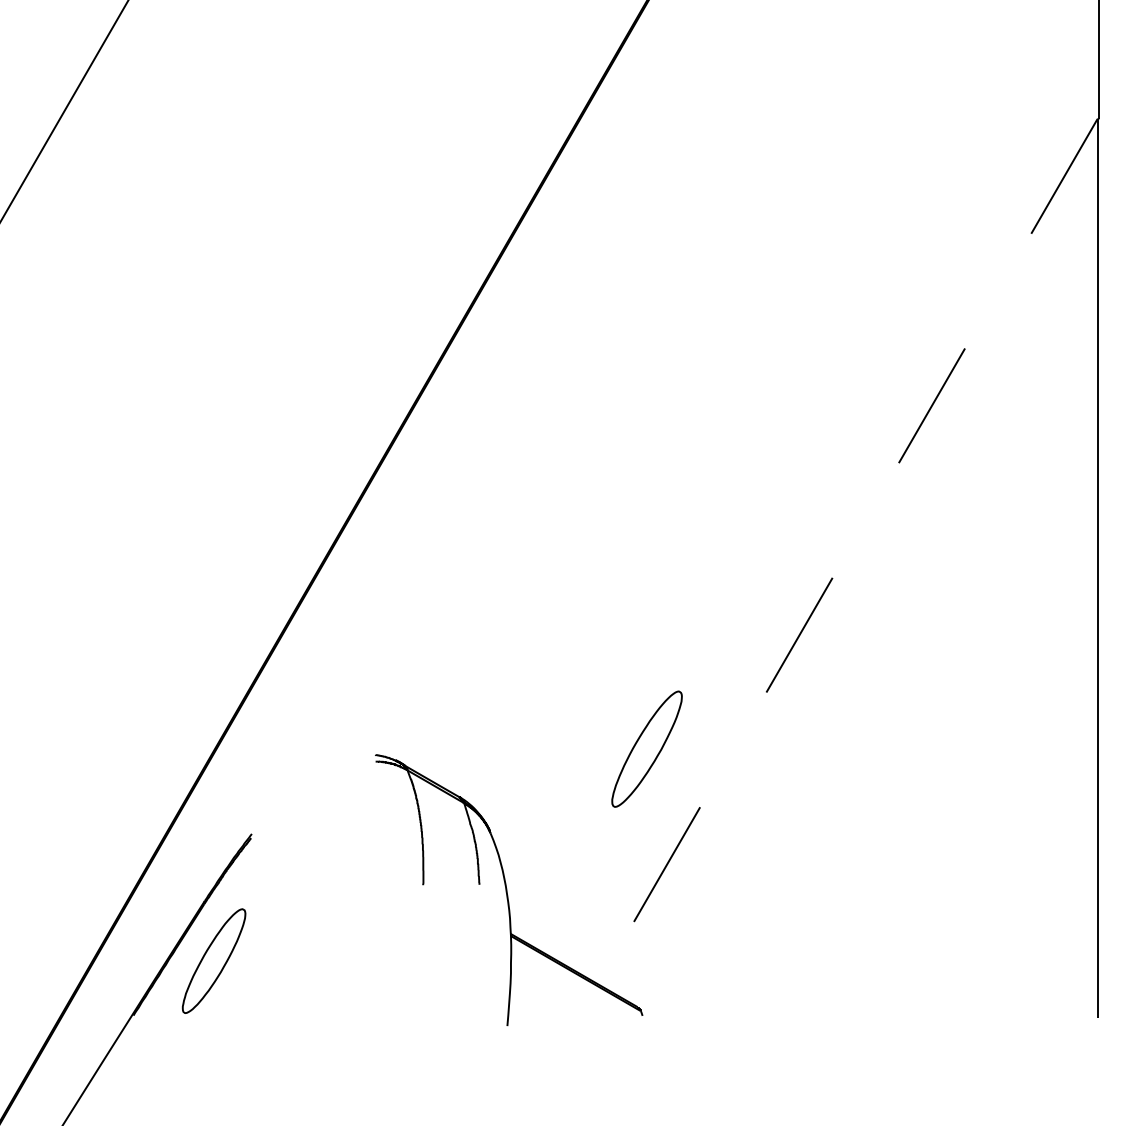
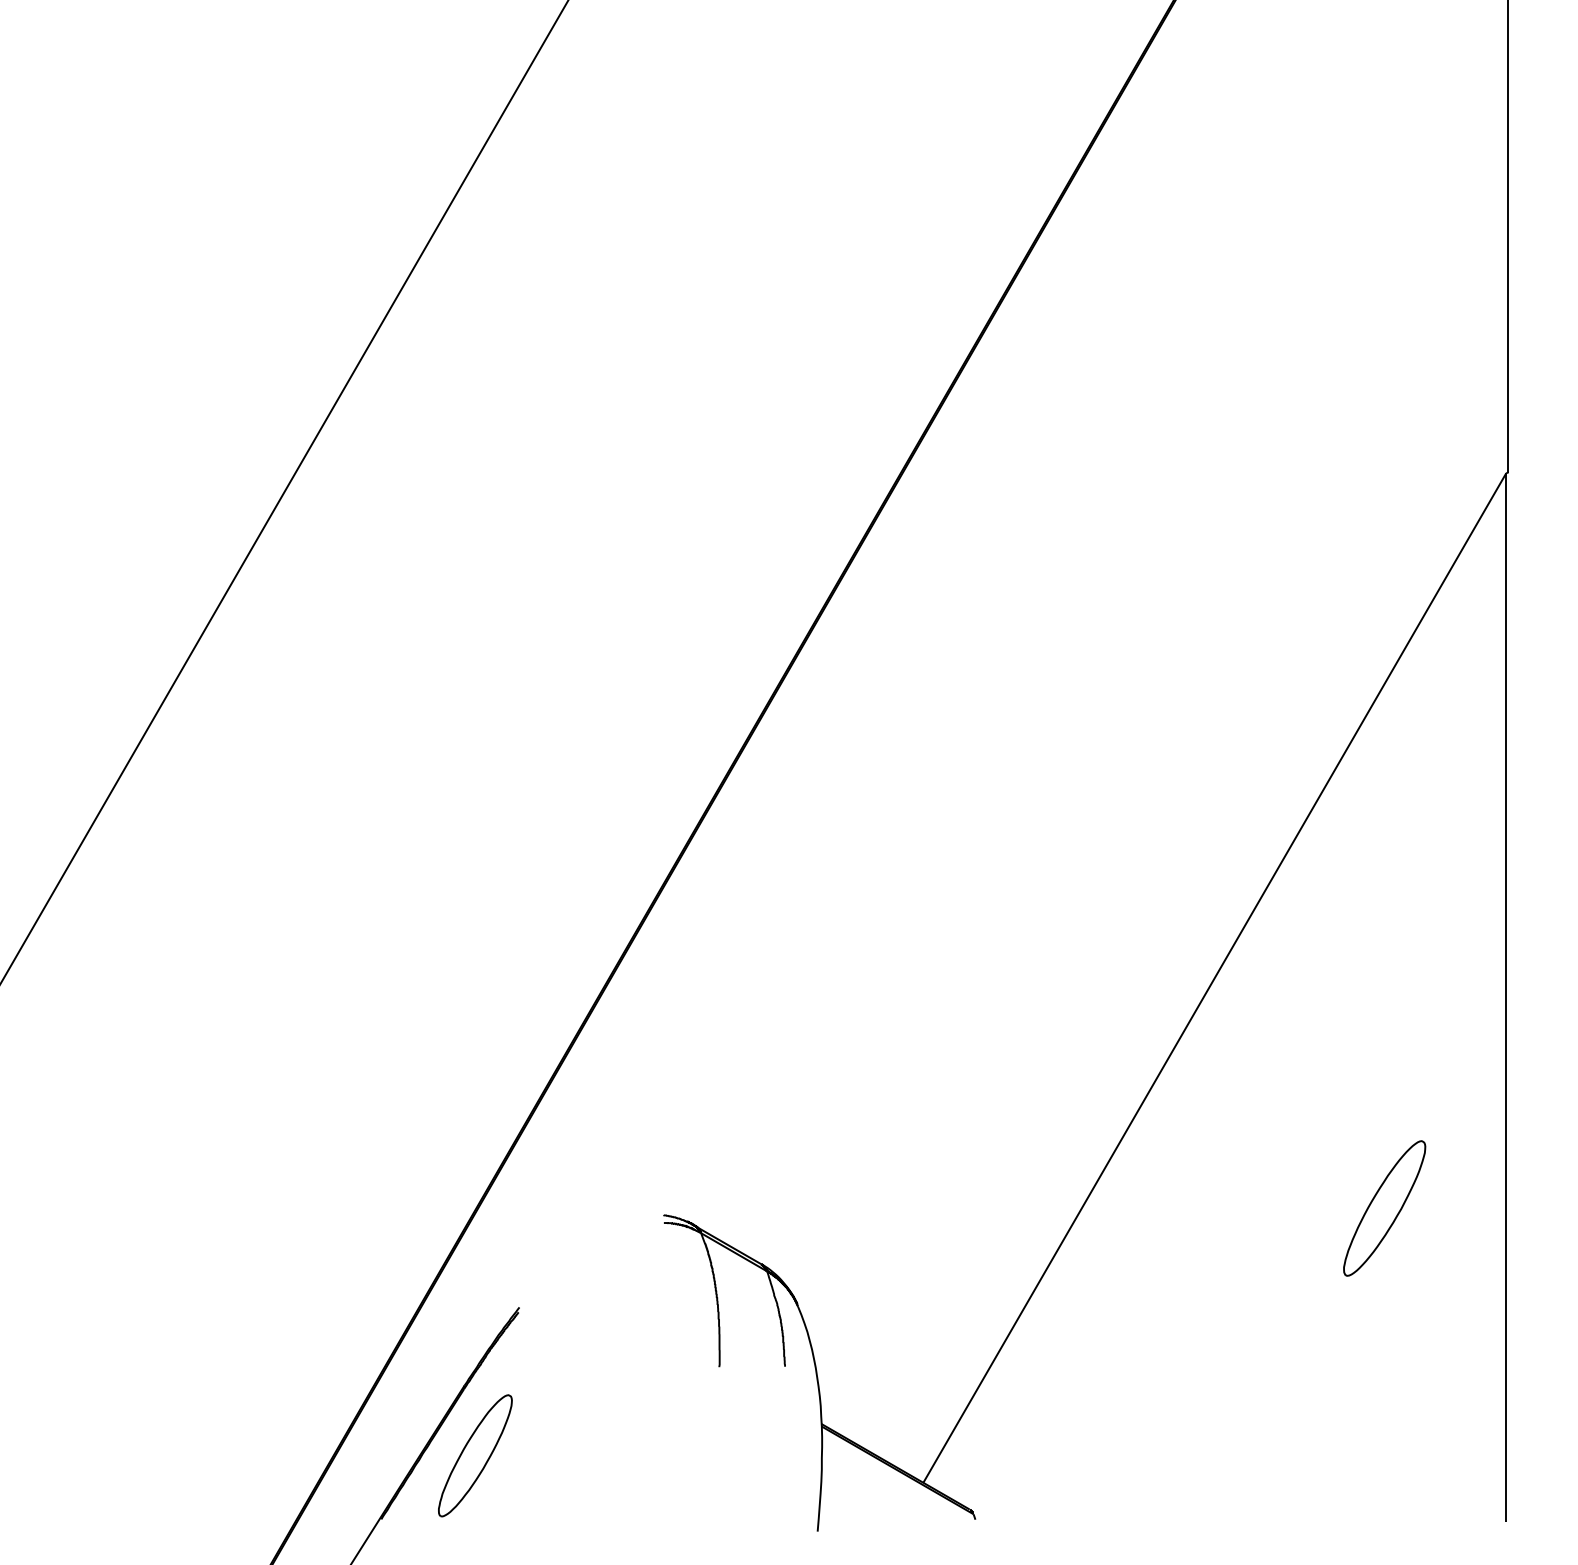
line: (847, 551) -> (1214, 977), dashed -> solid
part: (646, 749) -> (1384, 1208), moved

